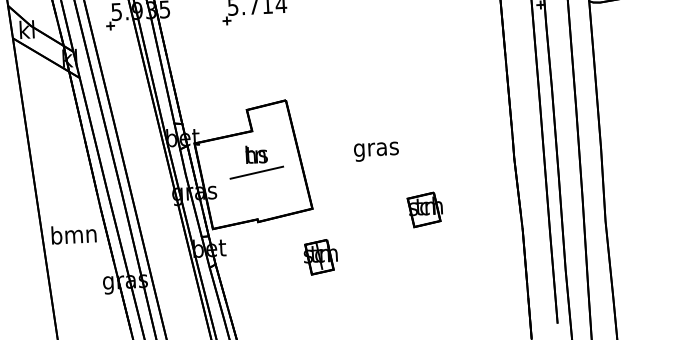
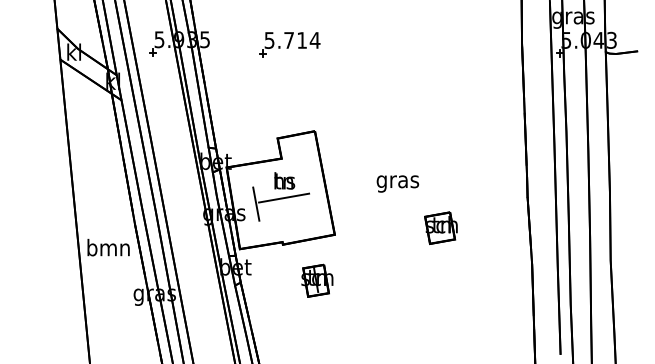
line: (228, 179) -> (256, 203), added
part: (424, 209) -> (440, 227), moved
part: (320, 256) -> (317, 280), moved

